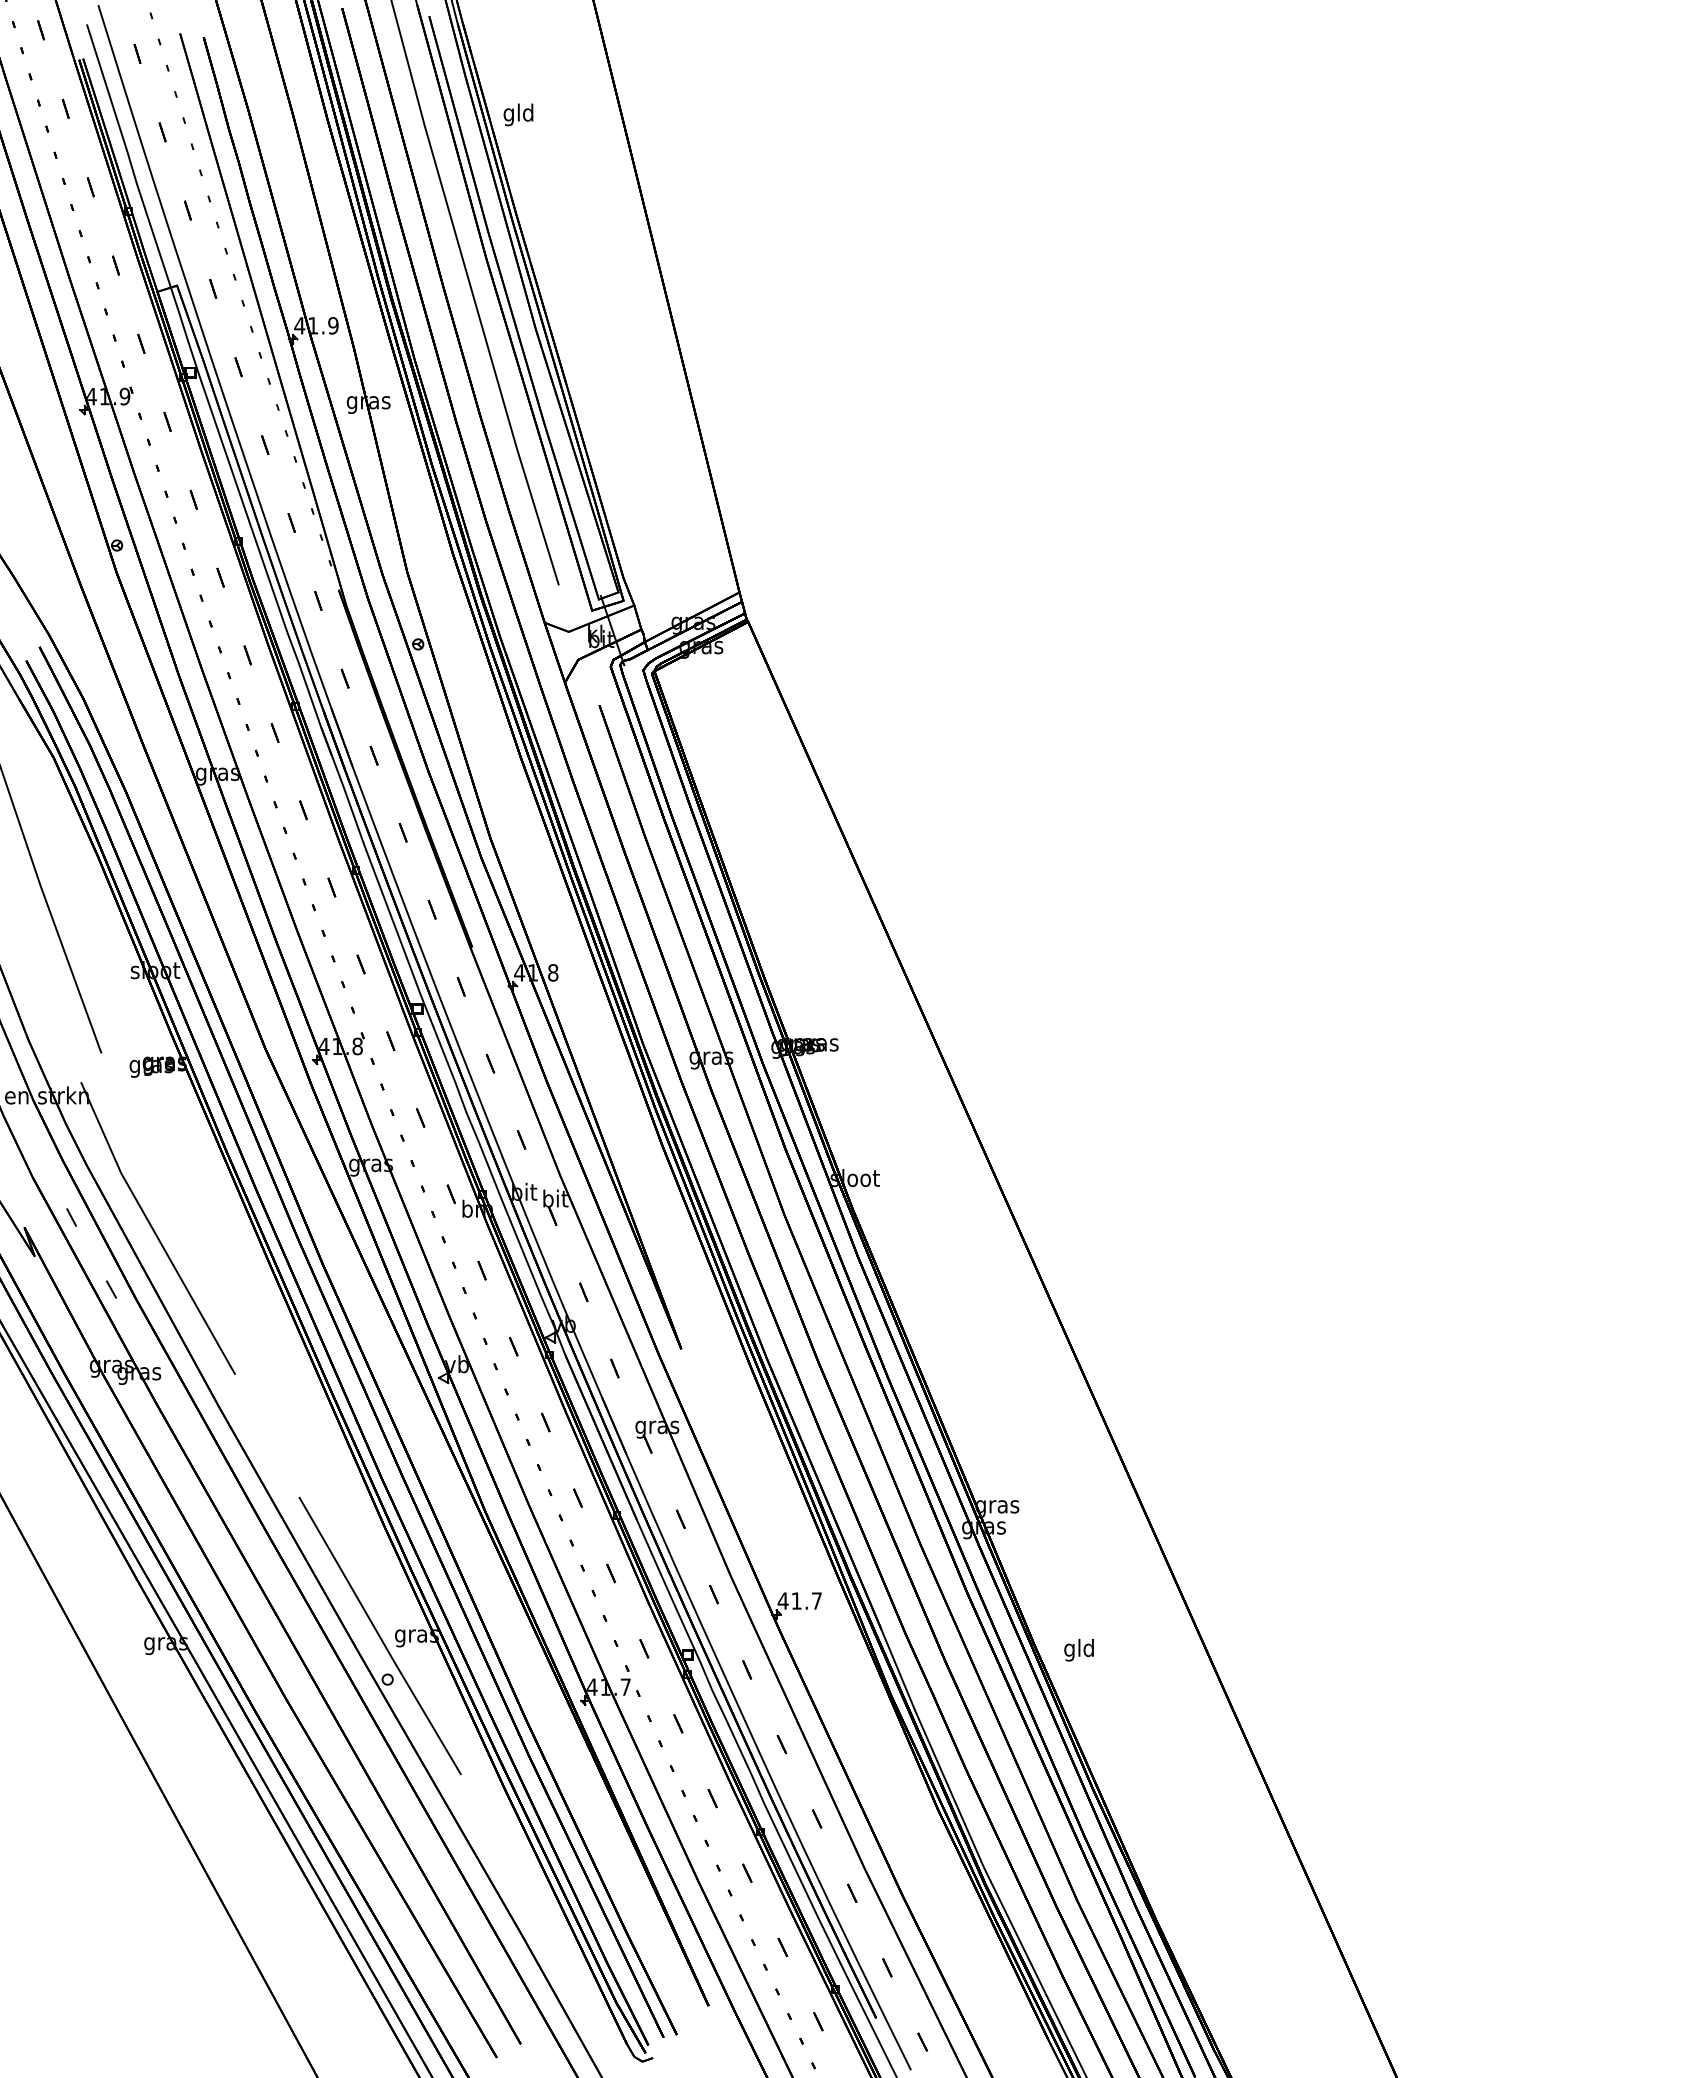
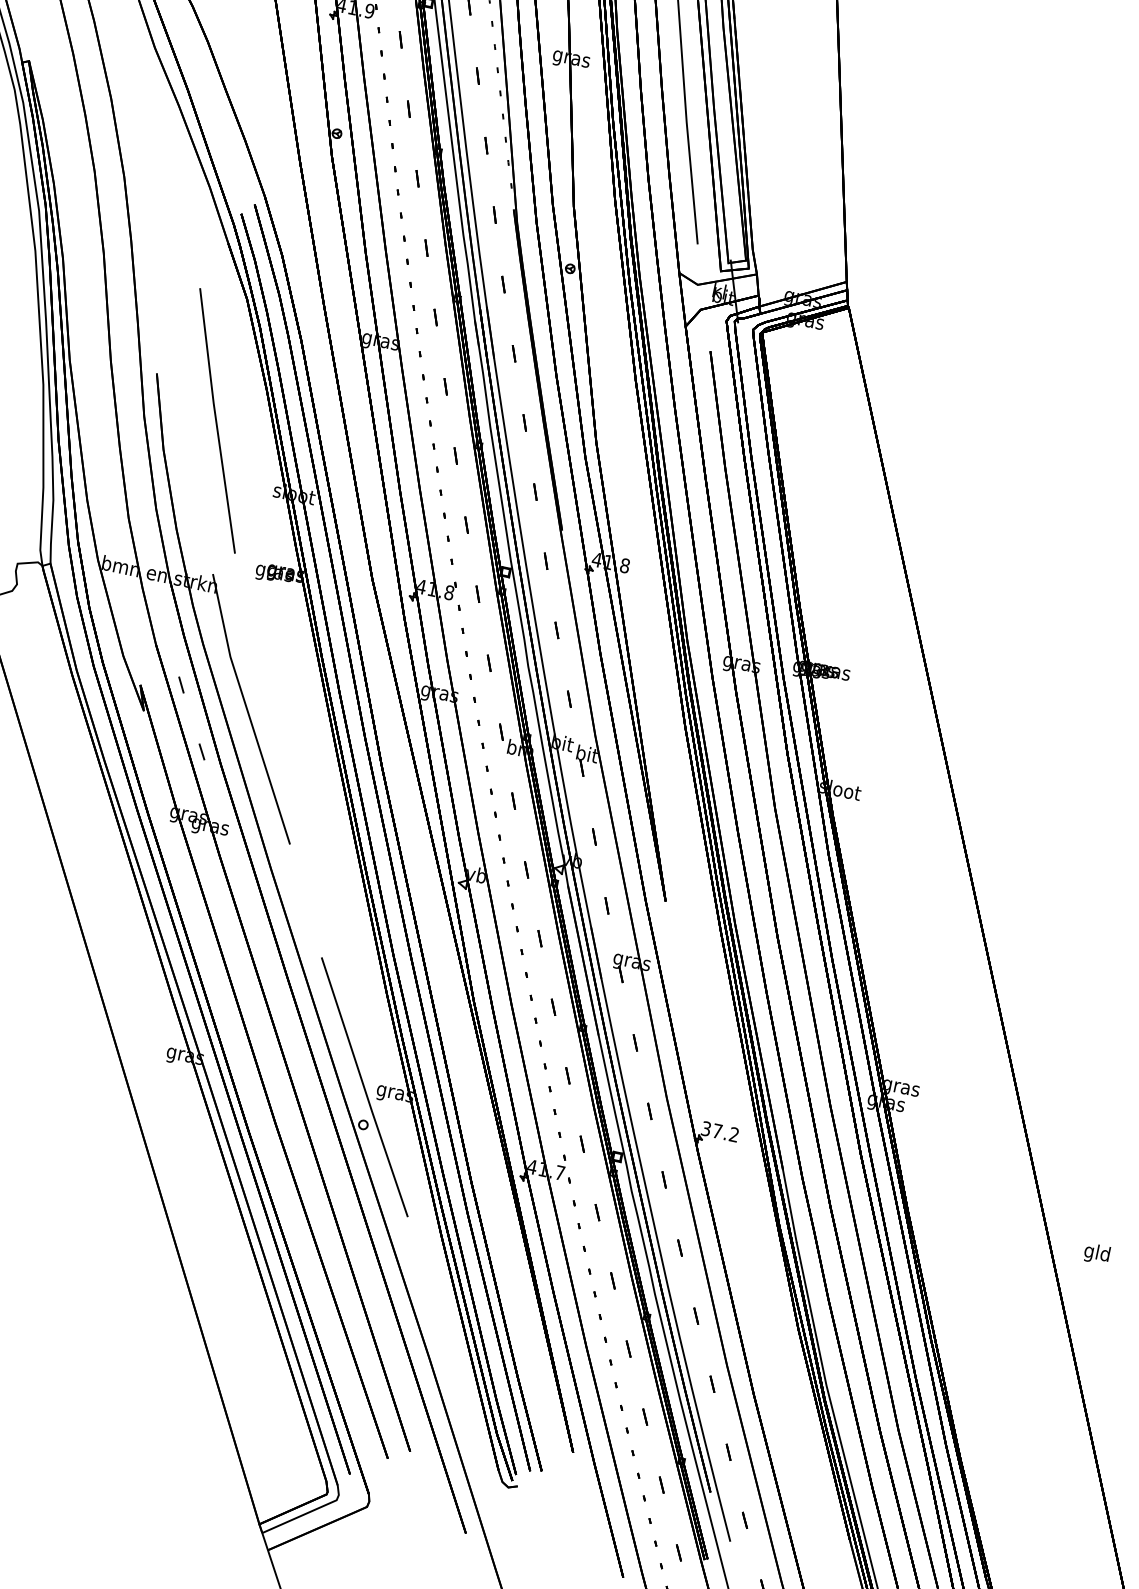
text: (799, 1600) -> (719, 1131), 41.7 -> 37.2
text: (1078, 1650) -> (1096, 1254), moved

